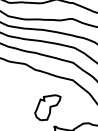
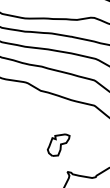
part: (47, 107) -> (58, 144), size x0.6

